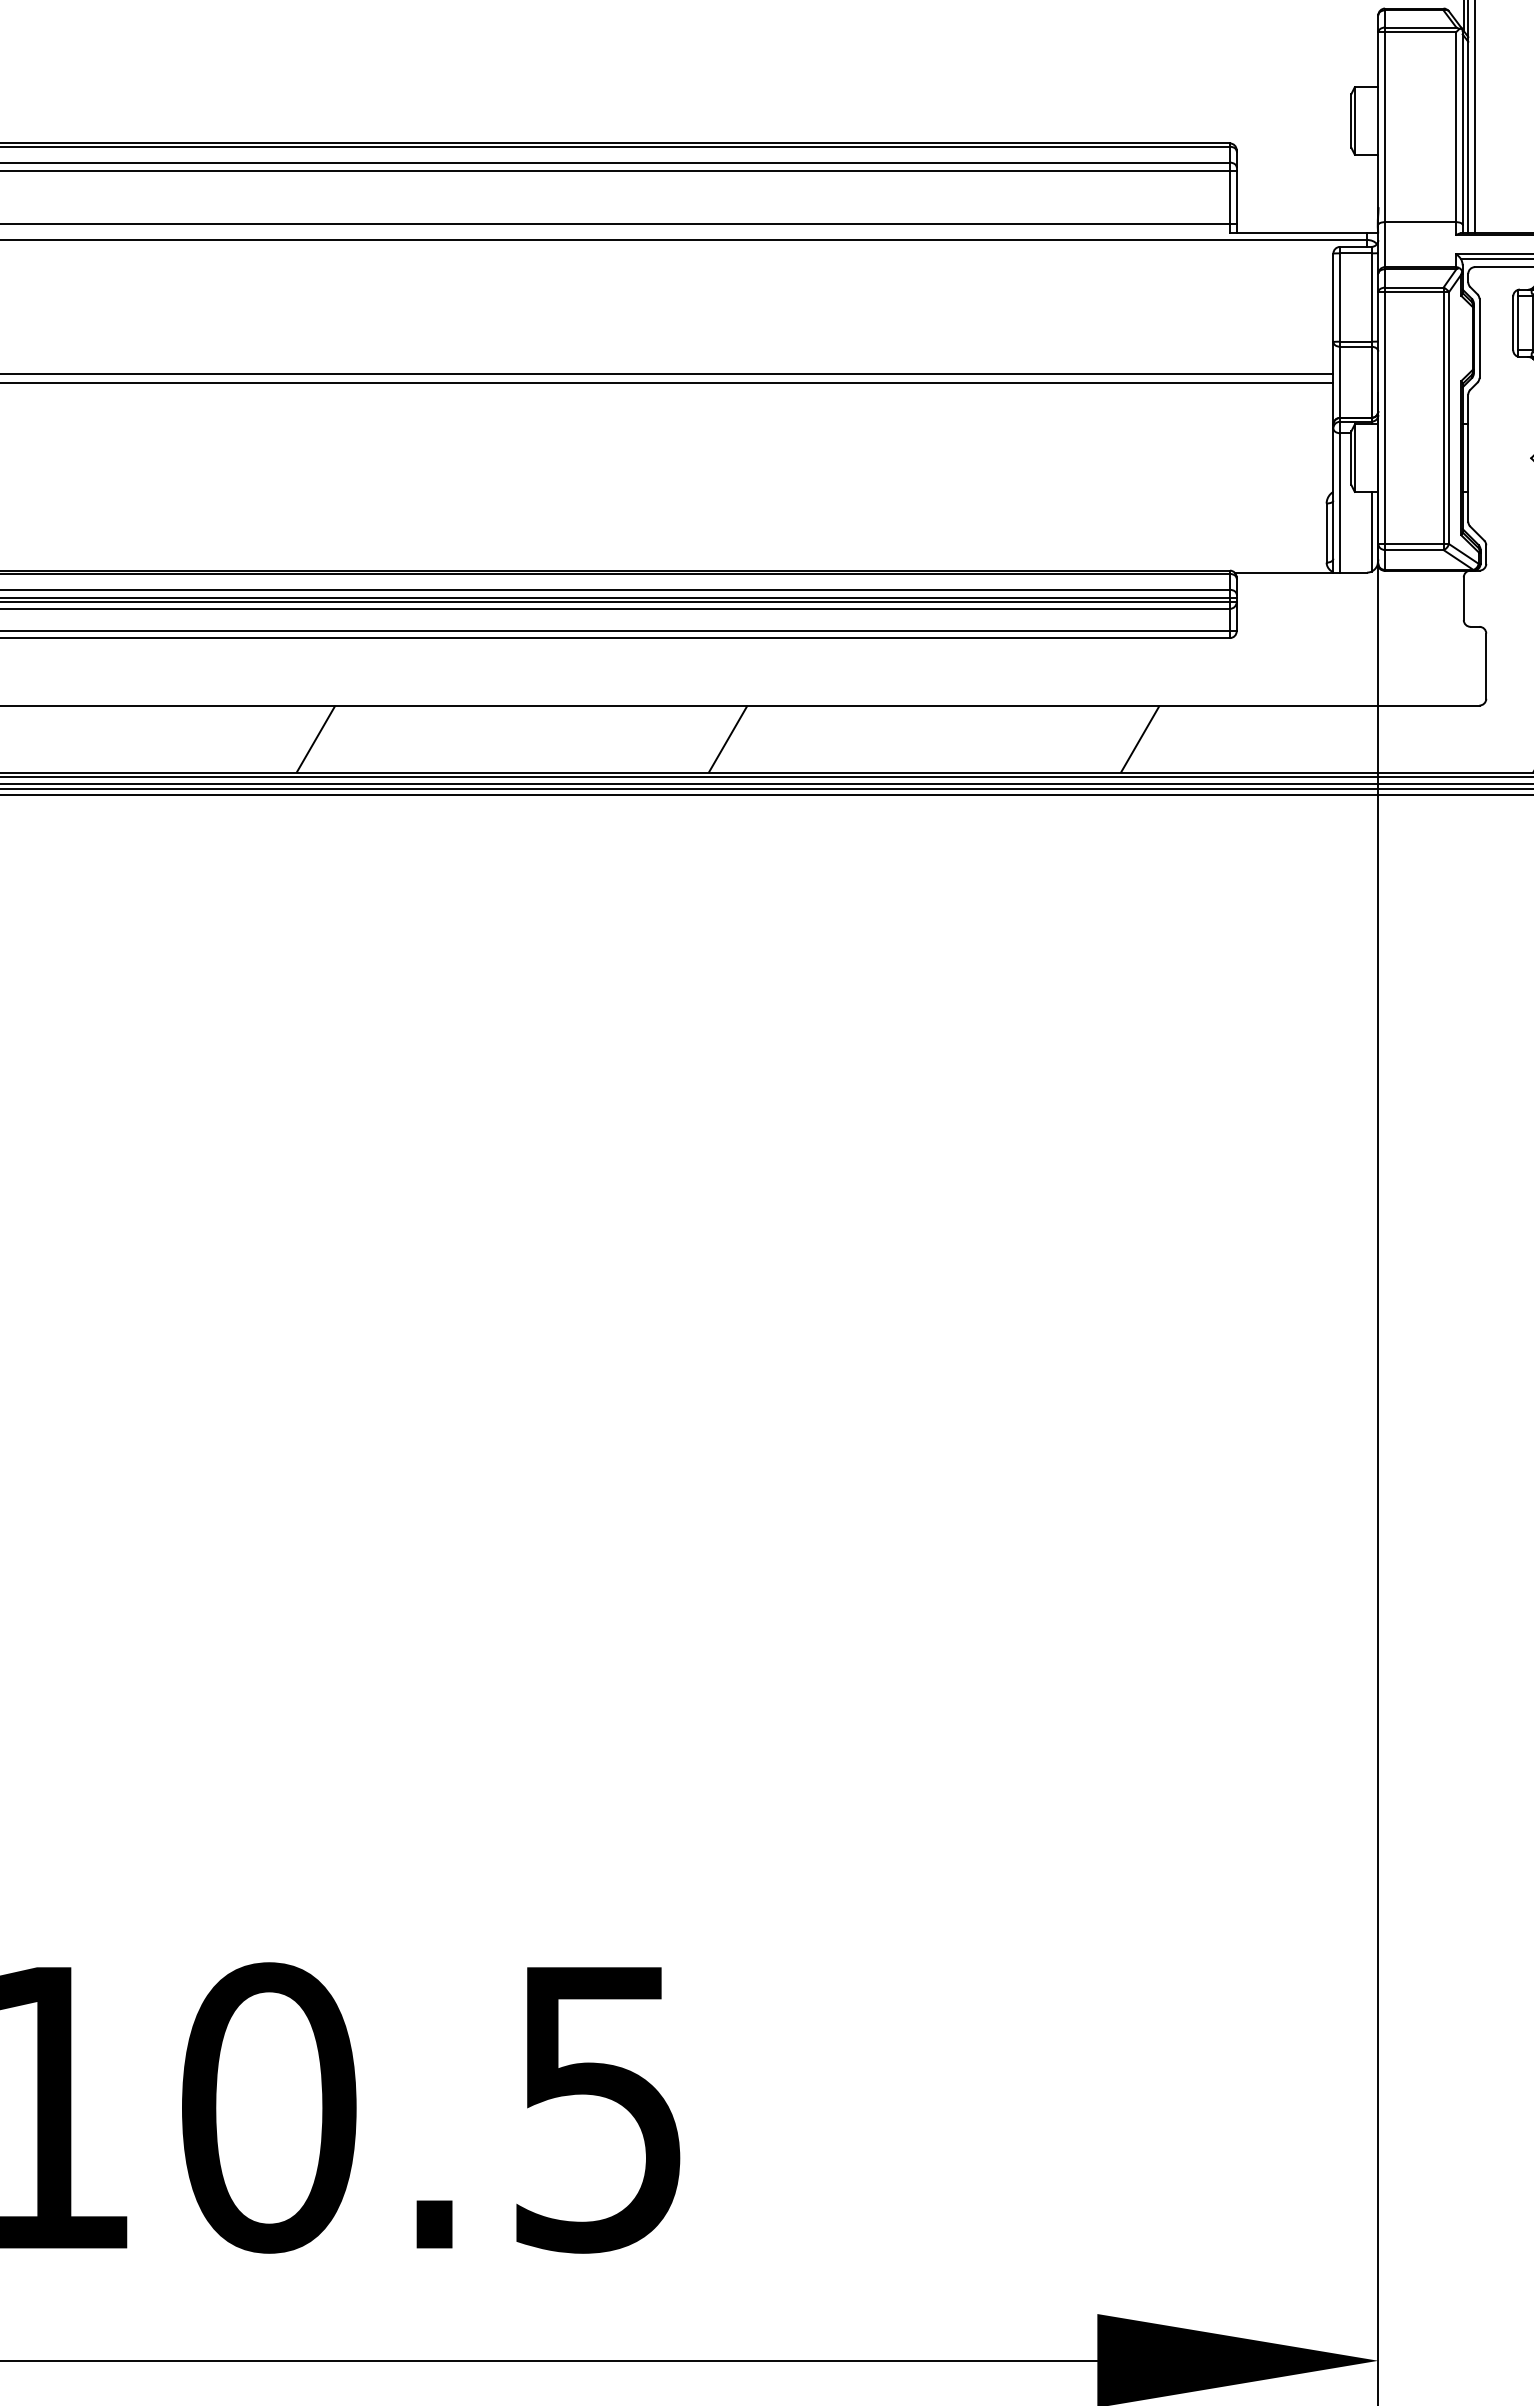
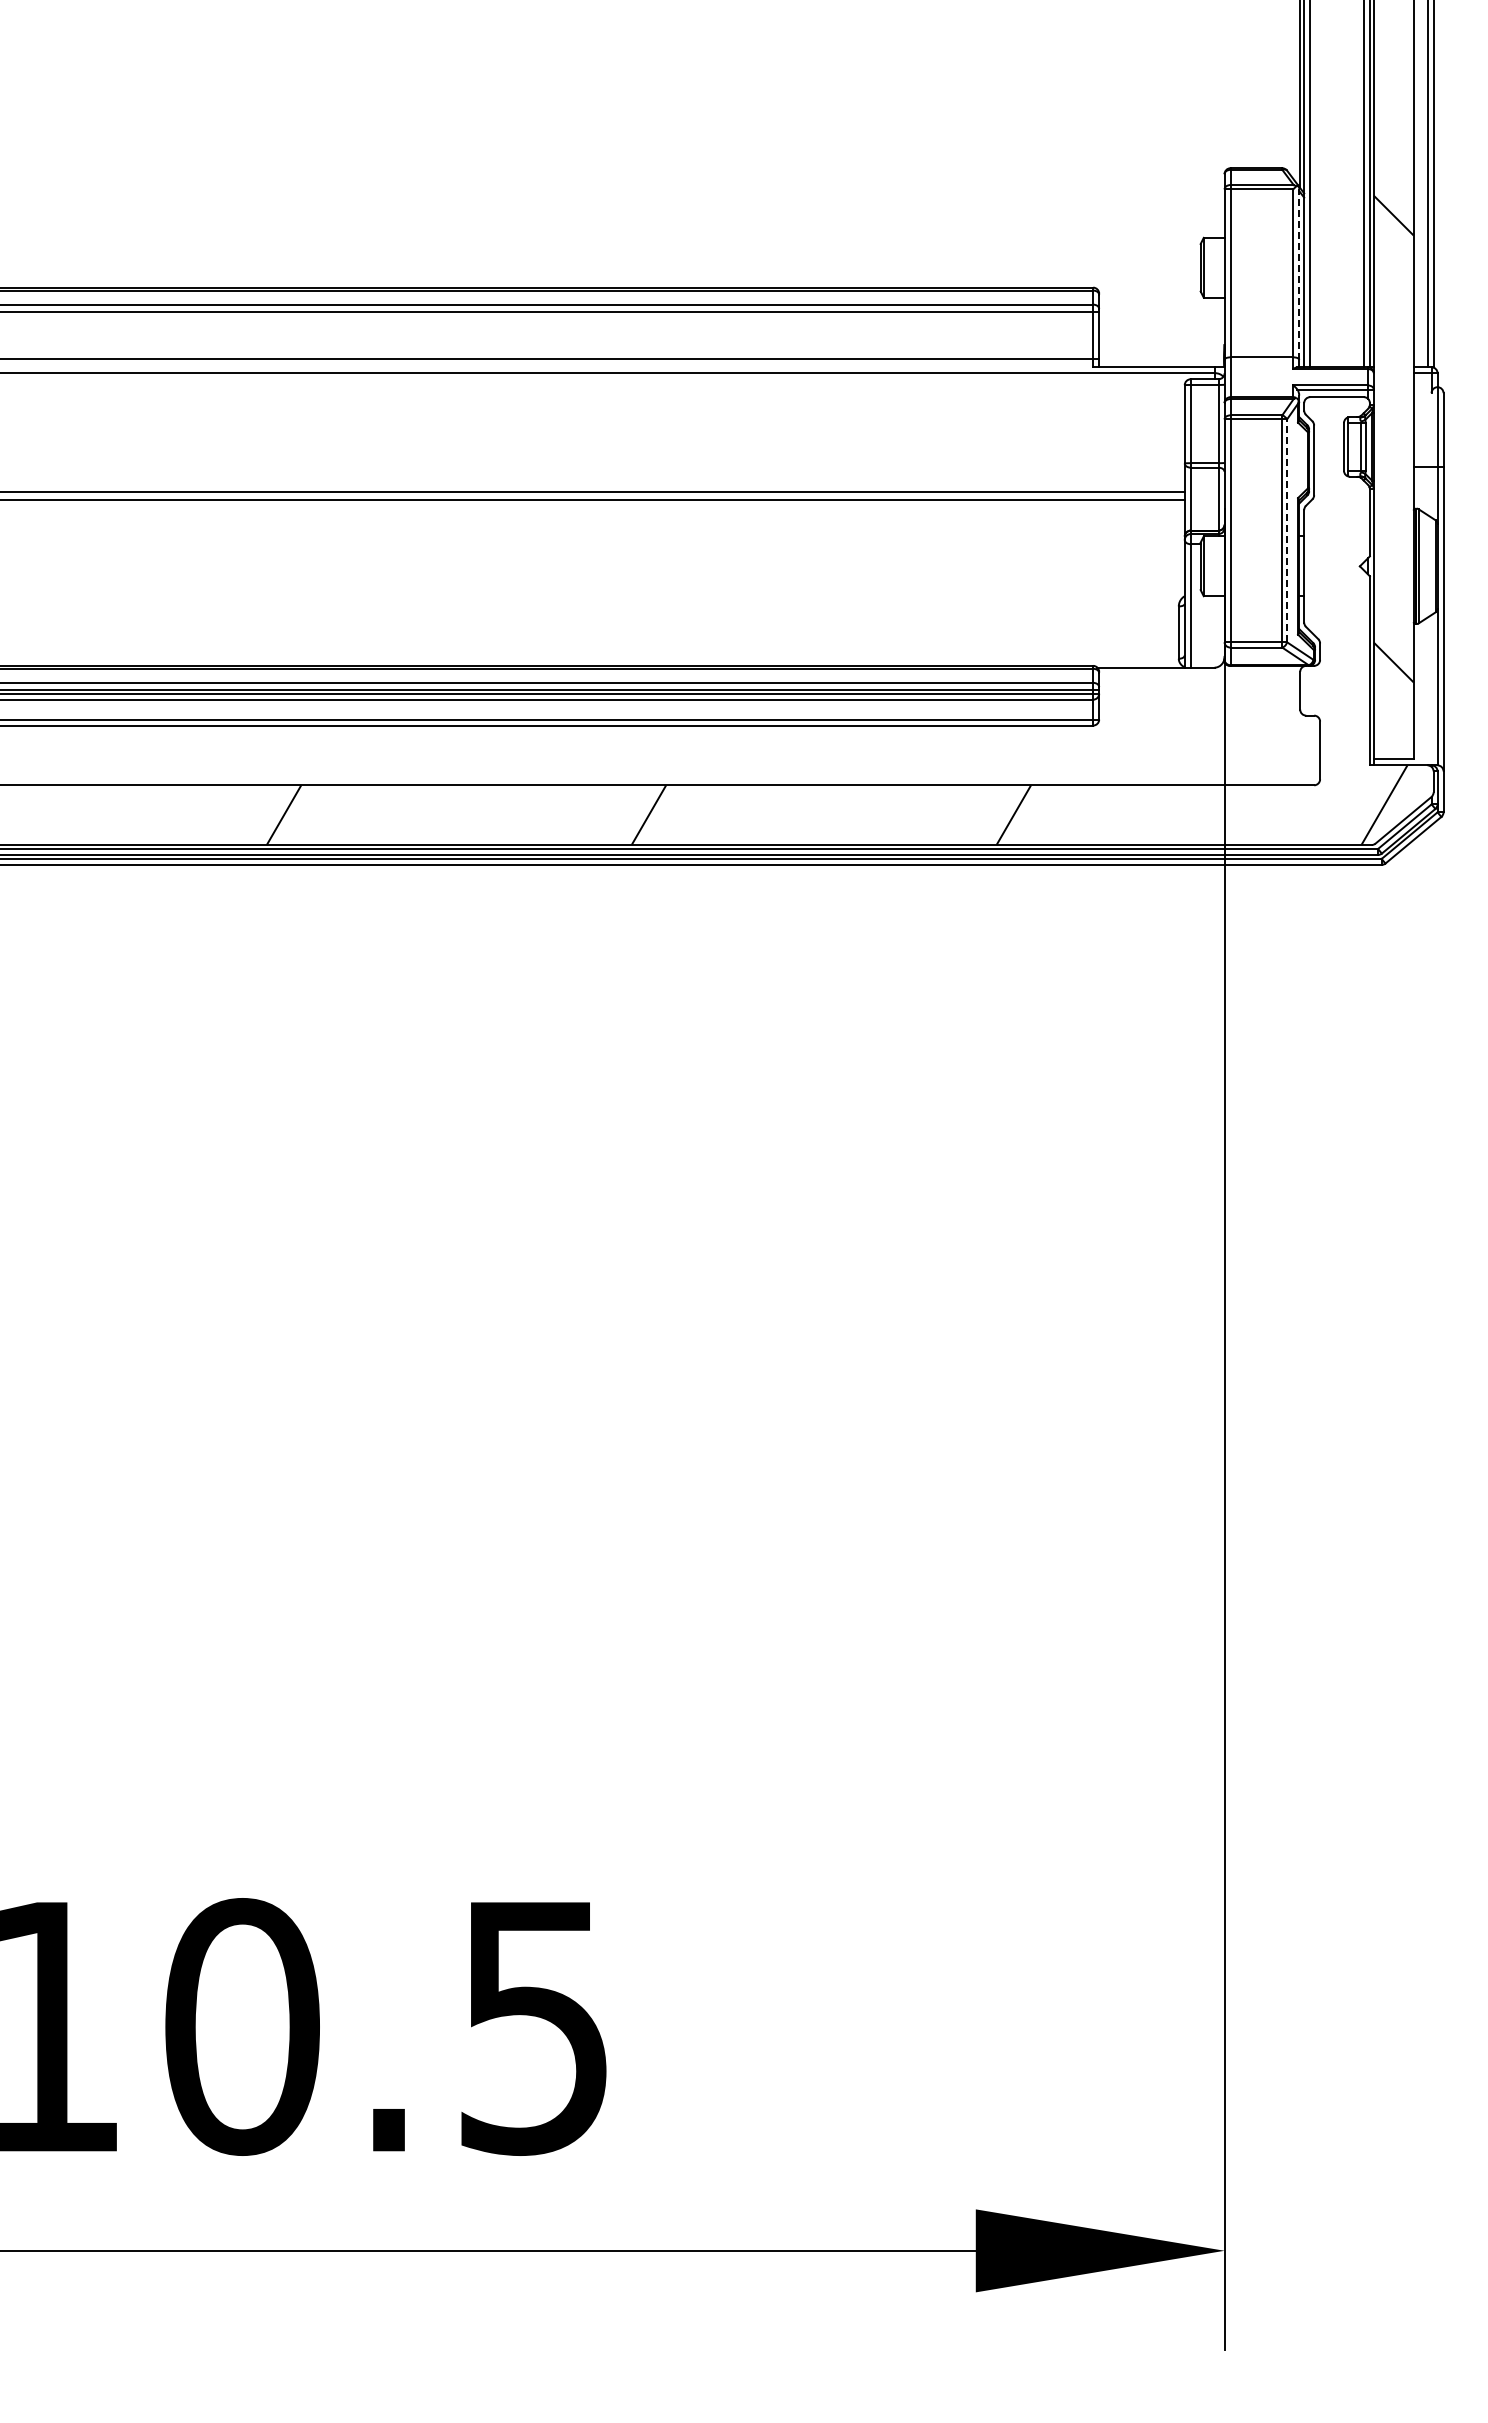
line: (1462, 128) -> (1299, 274), solid -> dashed
line: (1449, 417) -> (1287, 530), solid -> dashed
line: (1371, 531) -> (1218, 631), removed

